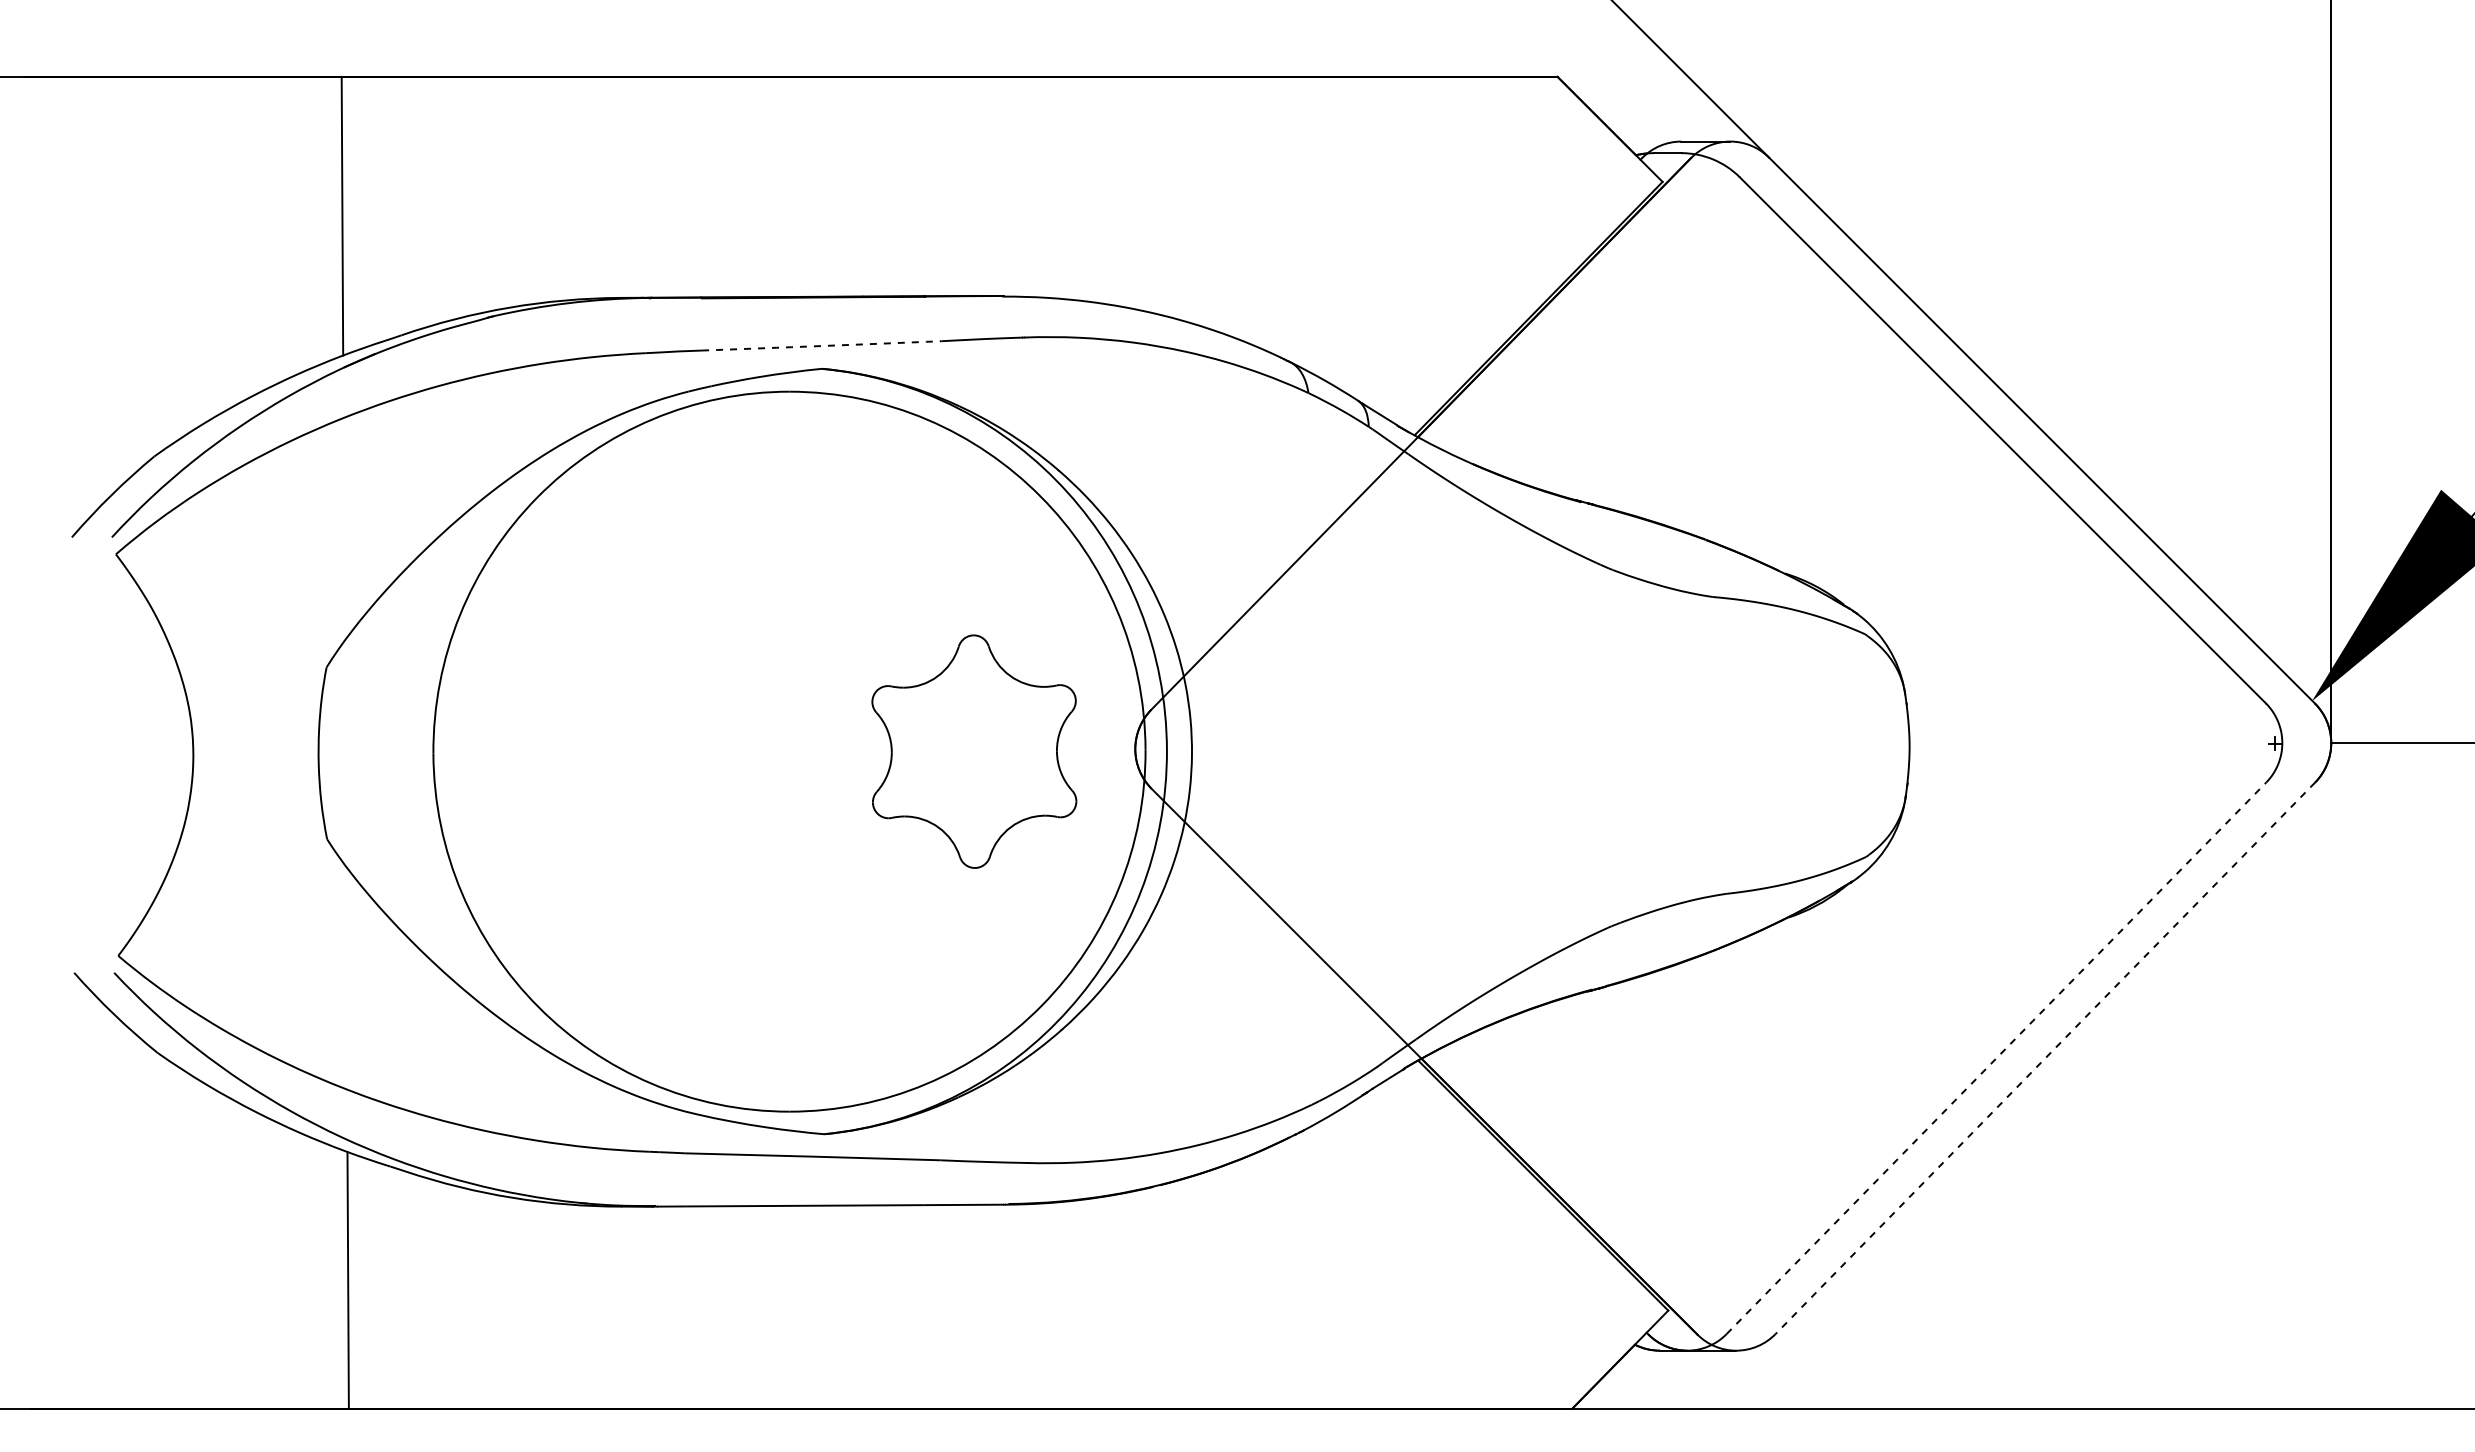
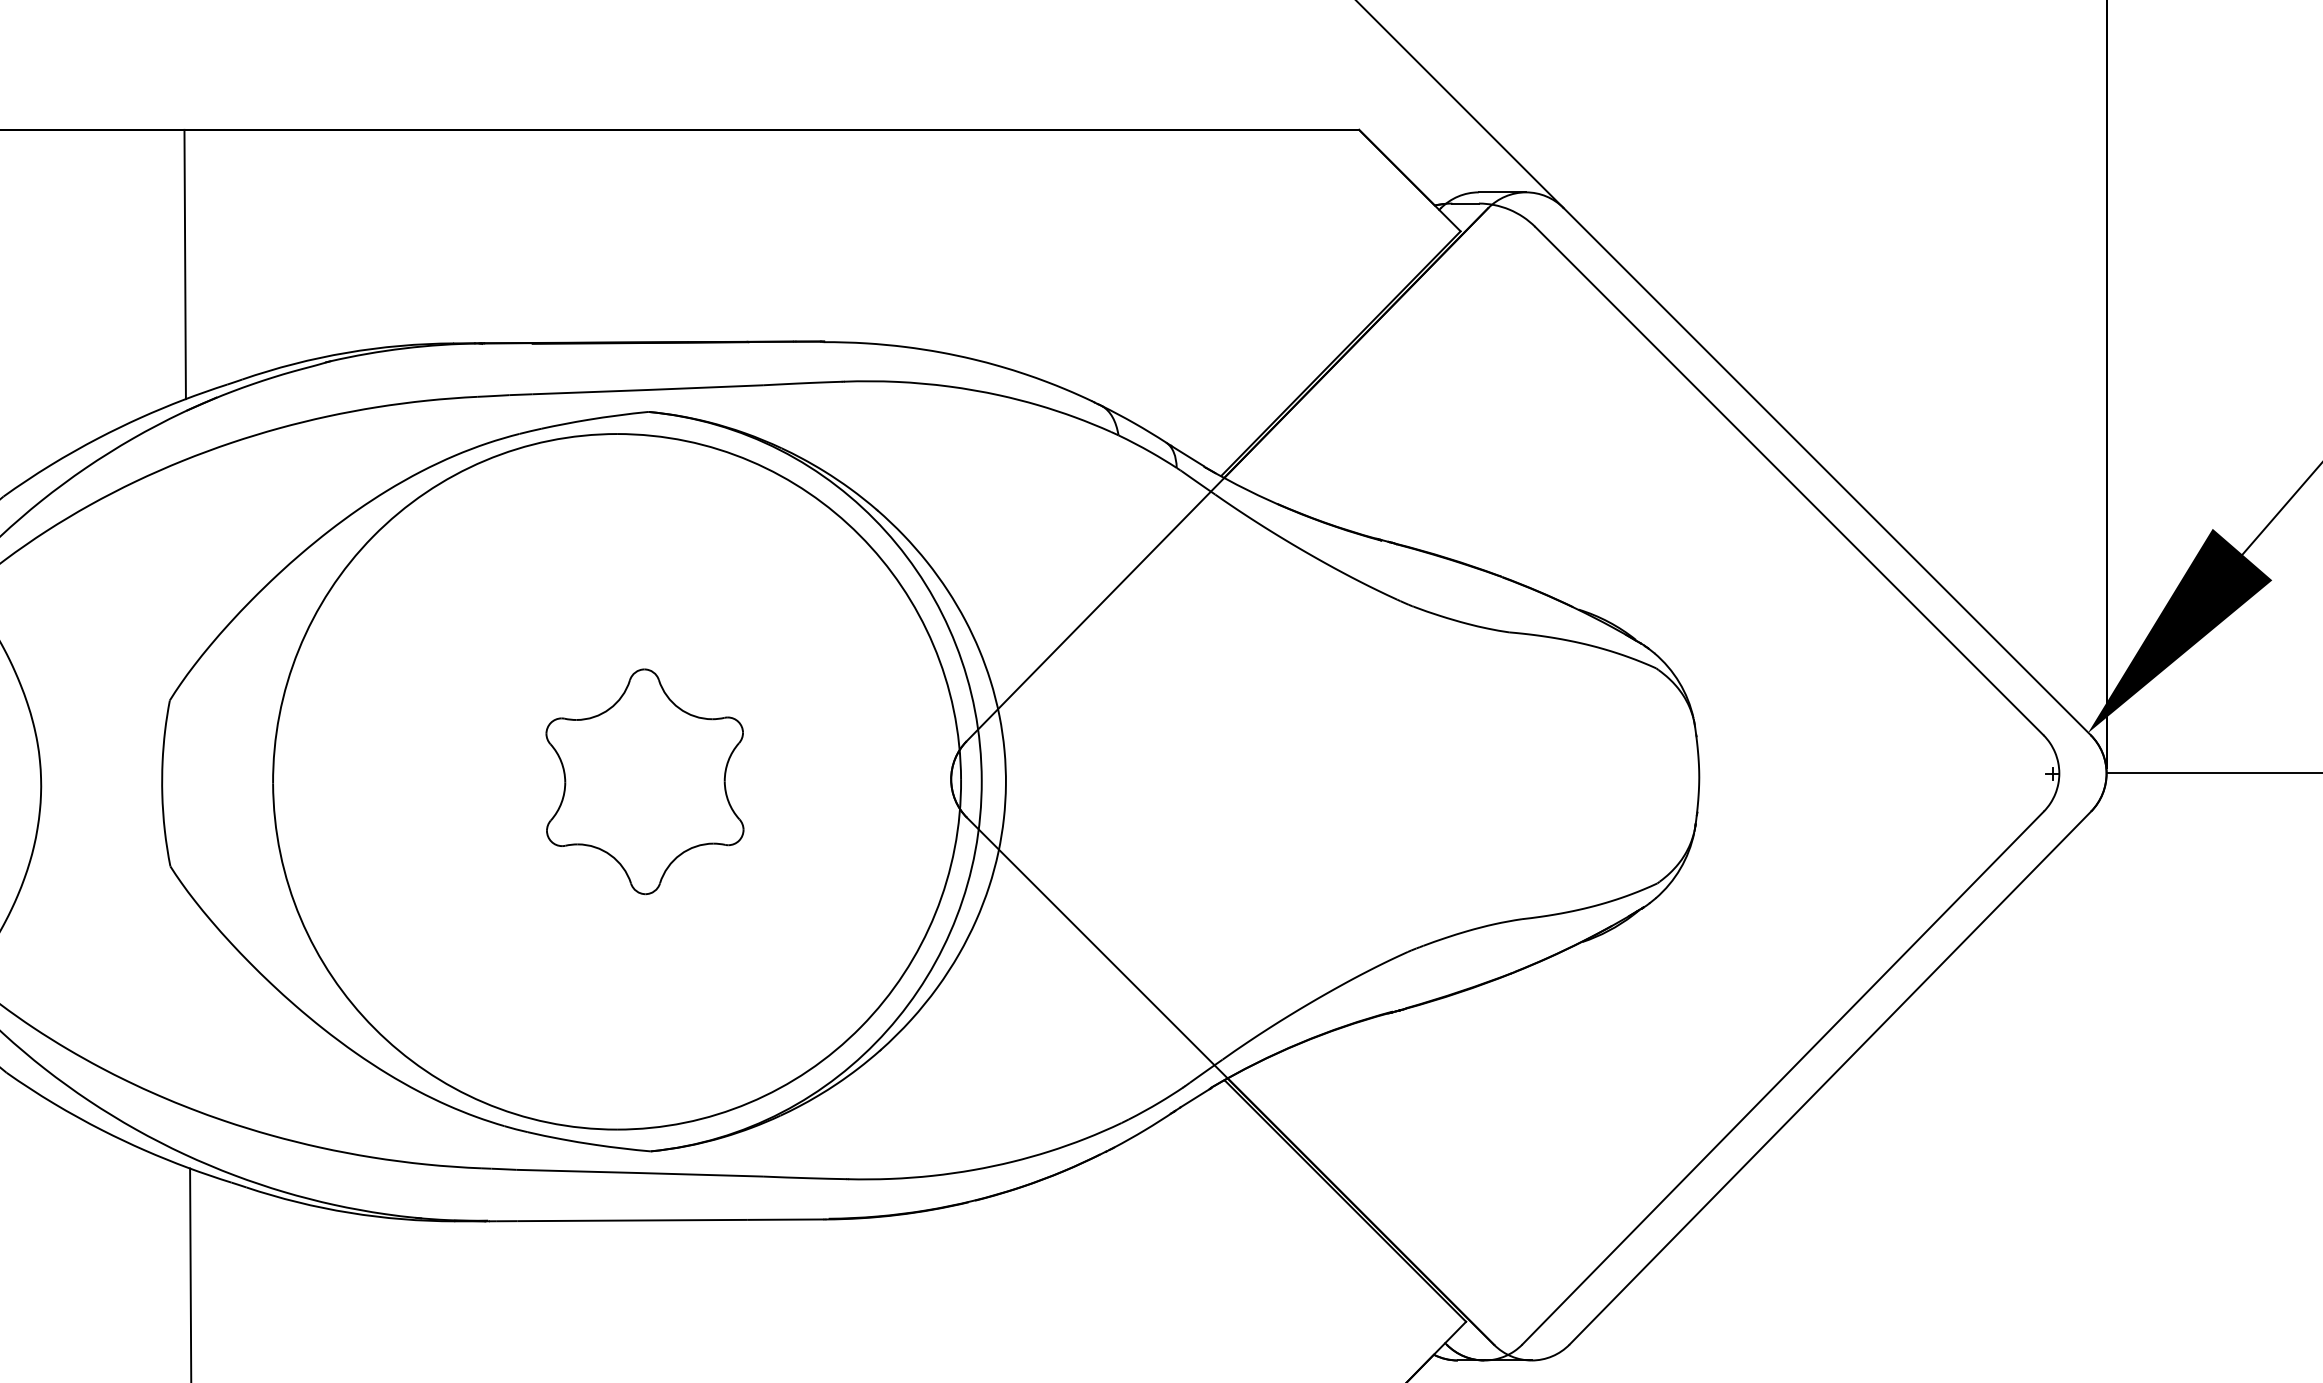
arc: (821, 346) -> (648, 390), dashed -> solid
part: (974, 751) -> (645, 781), moved
line: (1996, 1058) -> (1783, 1078), dashed -> solid
line: (2045, 1058) -> (1830, 1078), dashed -> solid

